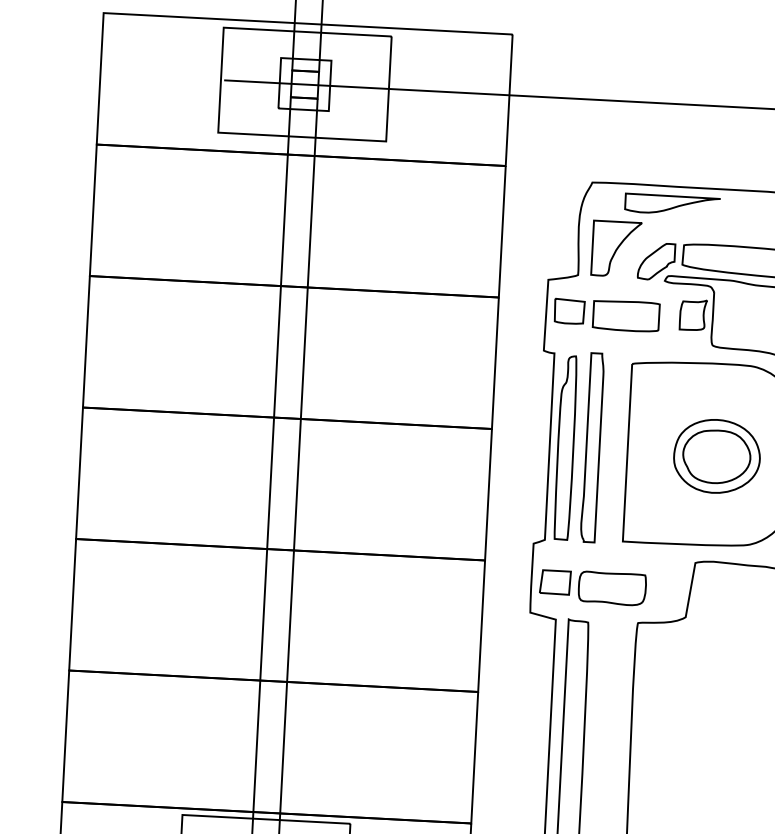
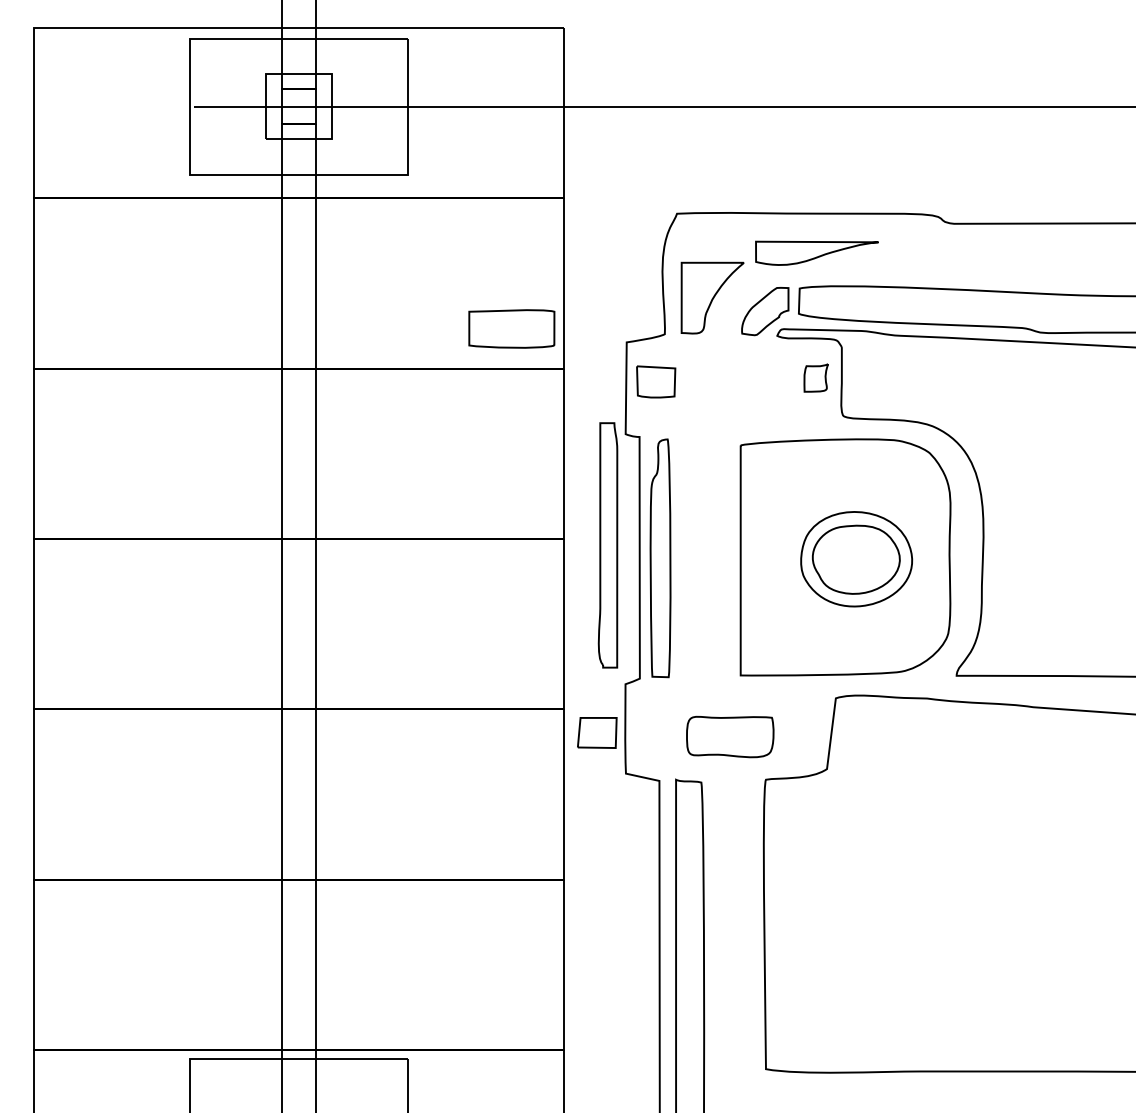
part: (672, 204) -> (816, 252), moved
part: (692, 314) -> (815, 377), size x0.7
part: (626, 315) -> (511, 328), moved
part: (592, 447) -> (607, 545), moved
part: (555, 582) -> (597, 732), moved

